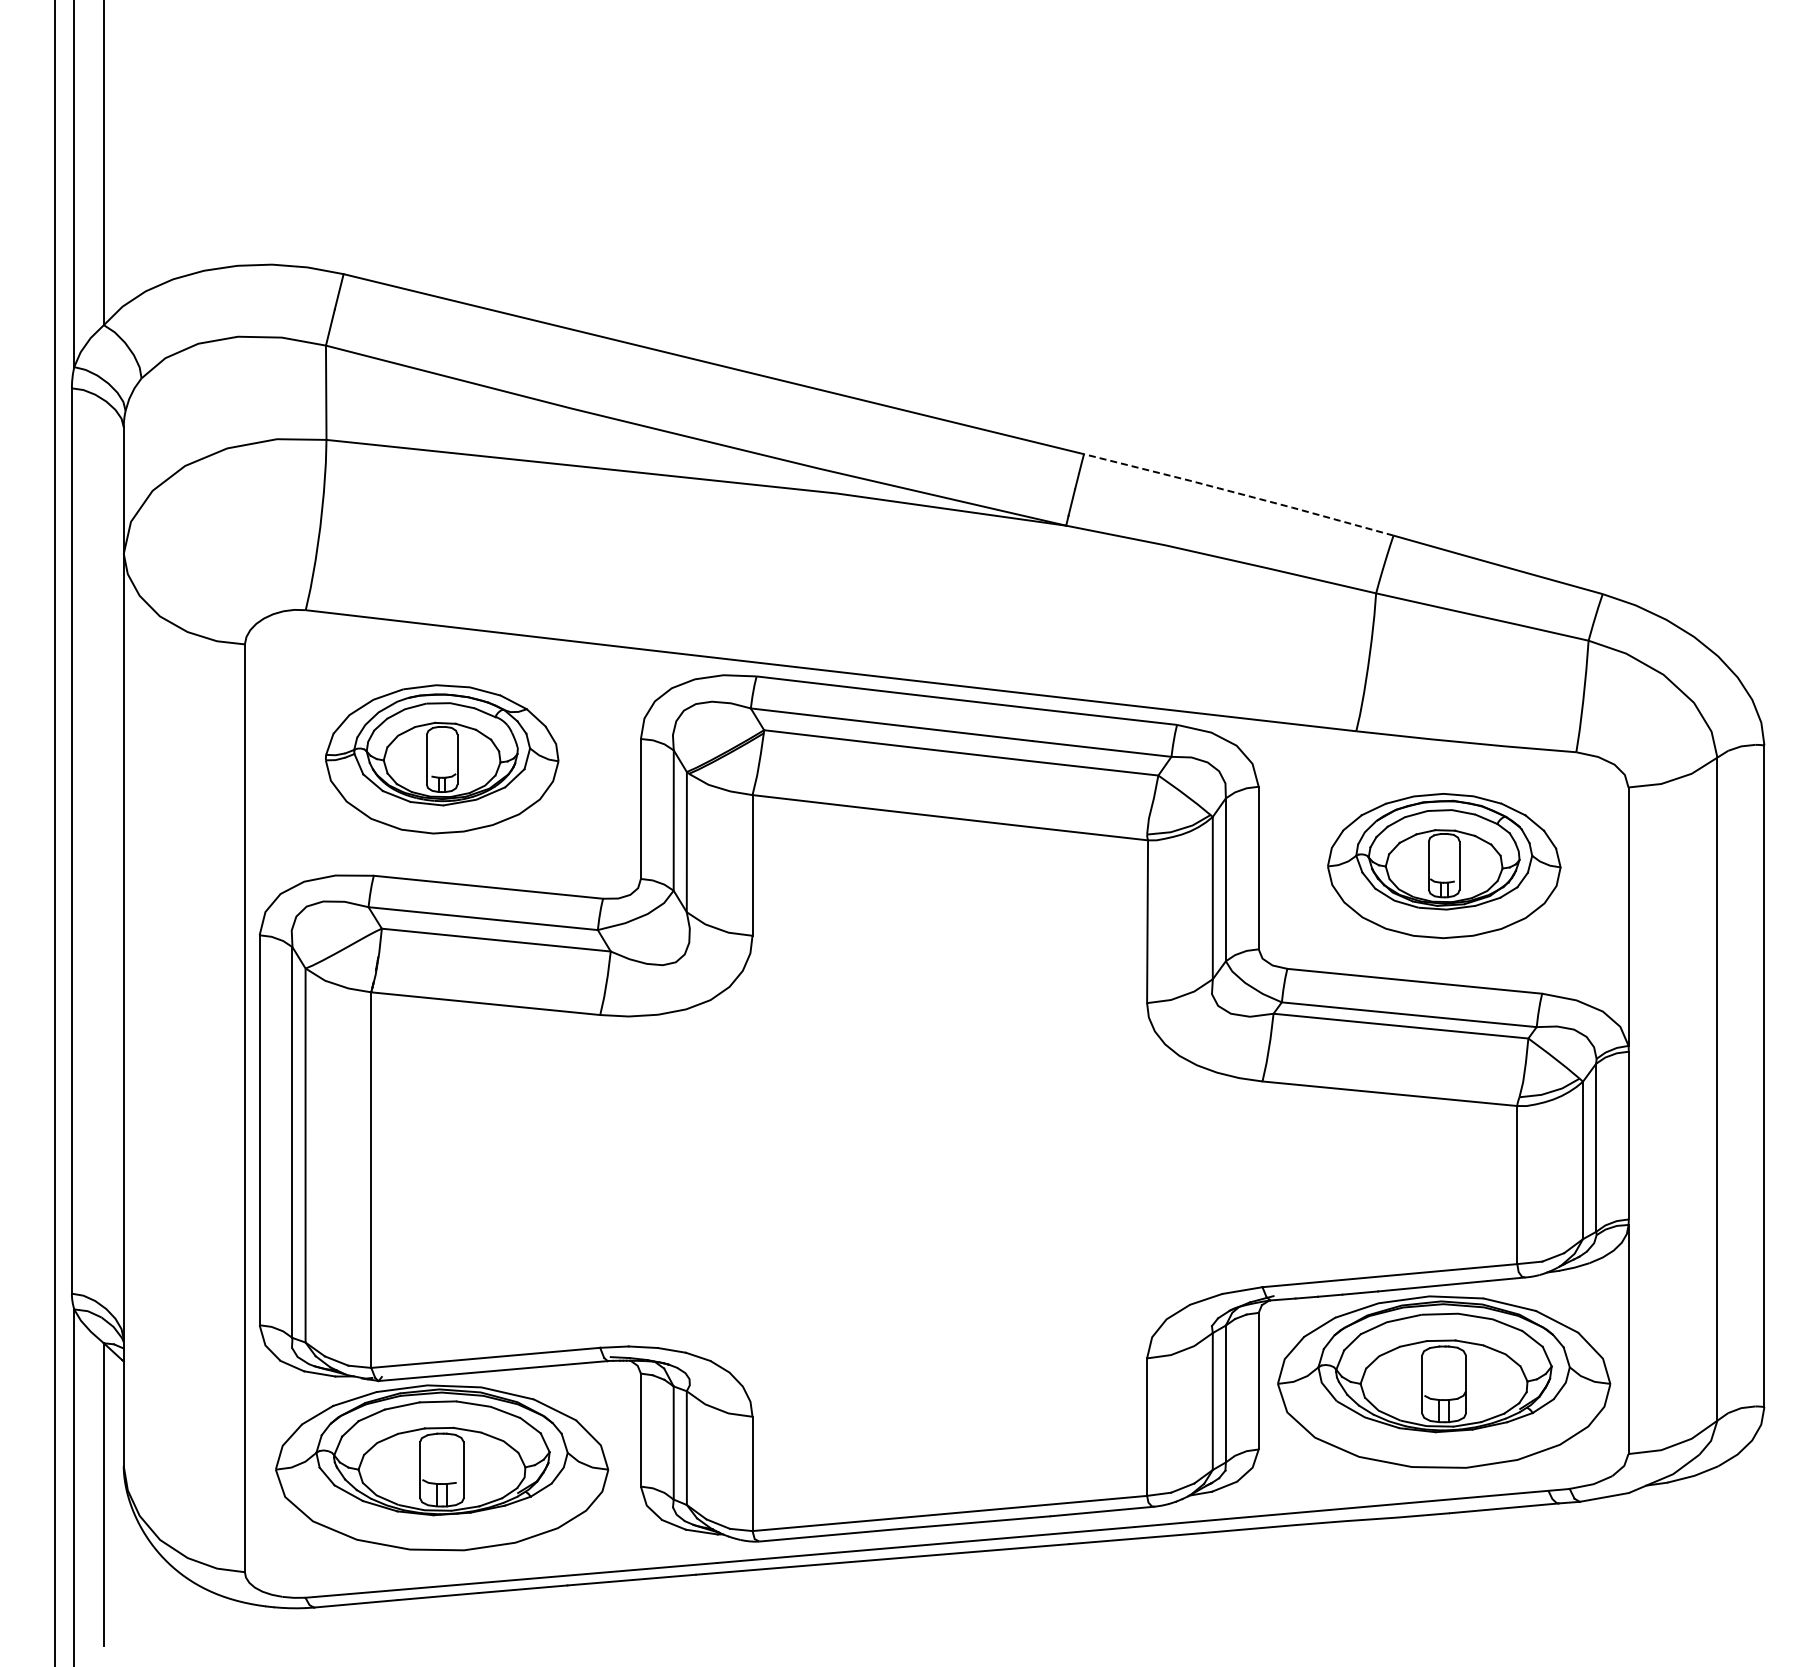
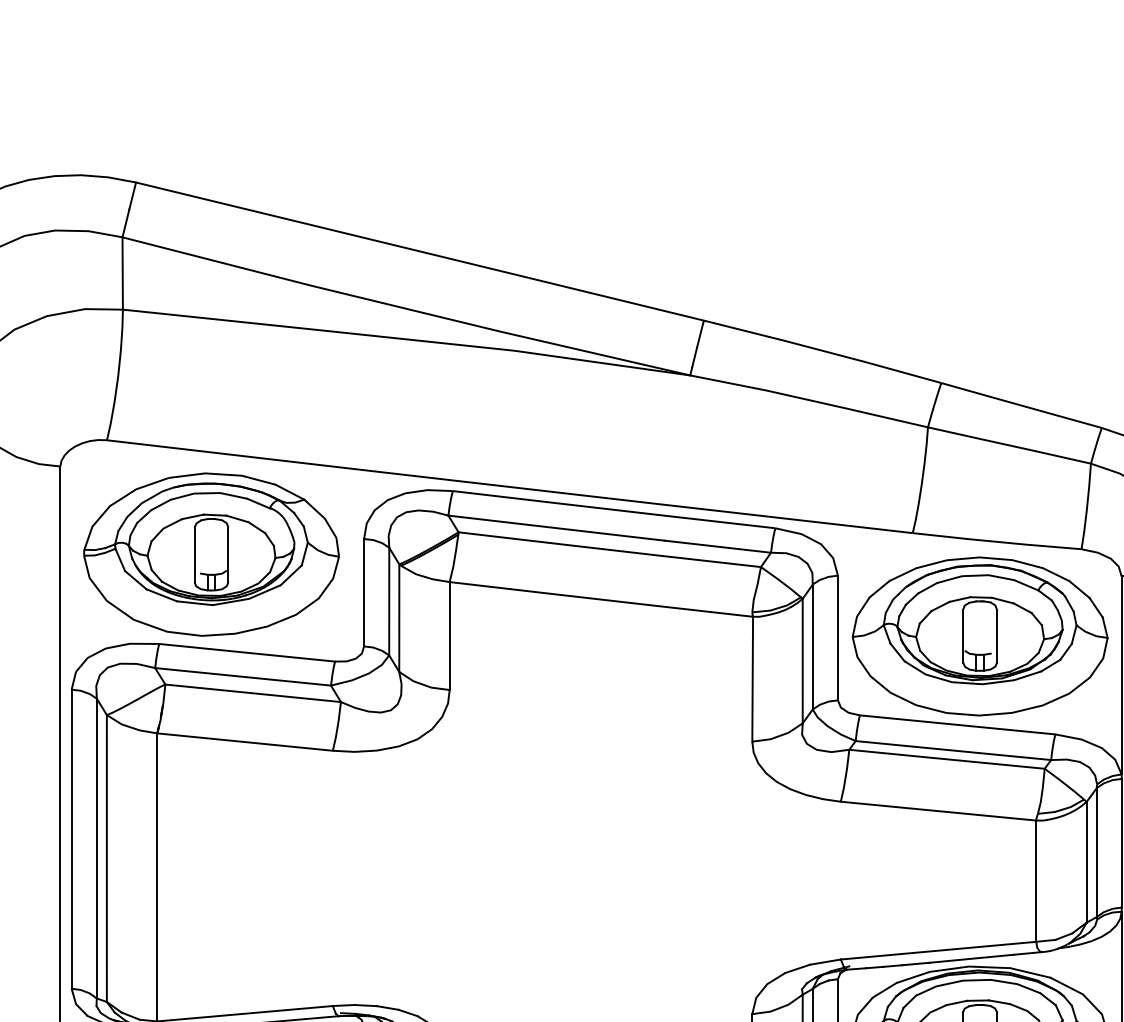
line: (1239, 493) -> (823, 350), dashed -> solid
part: (442, 759) -> (211, 554), size x1.43
part: (1444, 865) -> (980, 636), size x1.43

